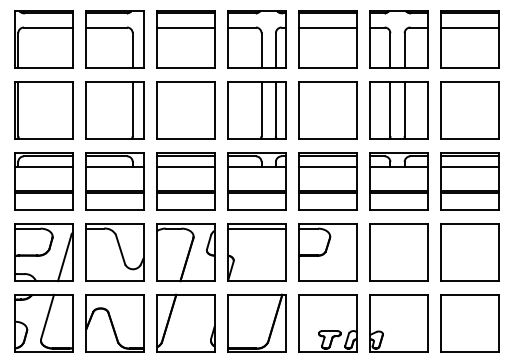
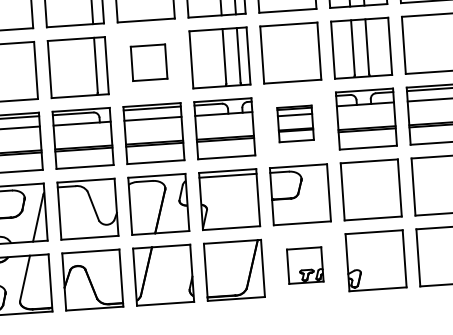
part: (185, 110) -> (148, 62), size x0.6
part: (327, 181) -> (295, 123), size x0.6
part: (327, 323) -> (304, 265), size x0.6

